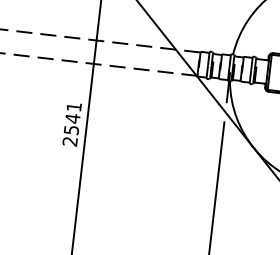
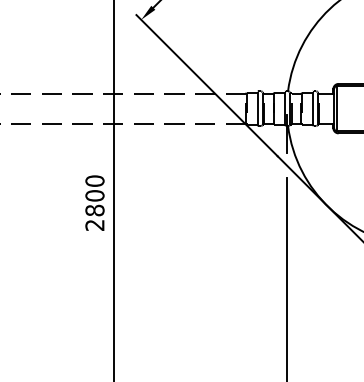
text: (72, 118) -> (94, 195), 2541 -> 2800

